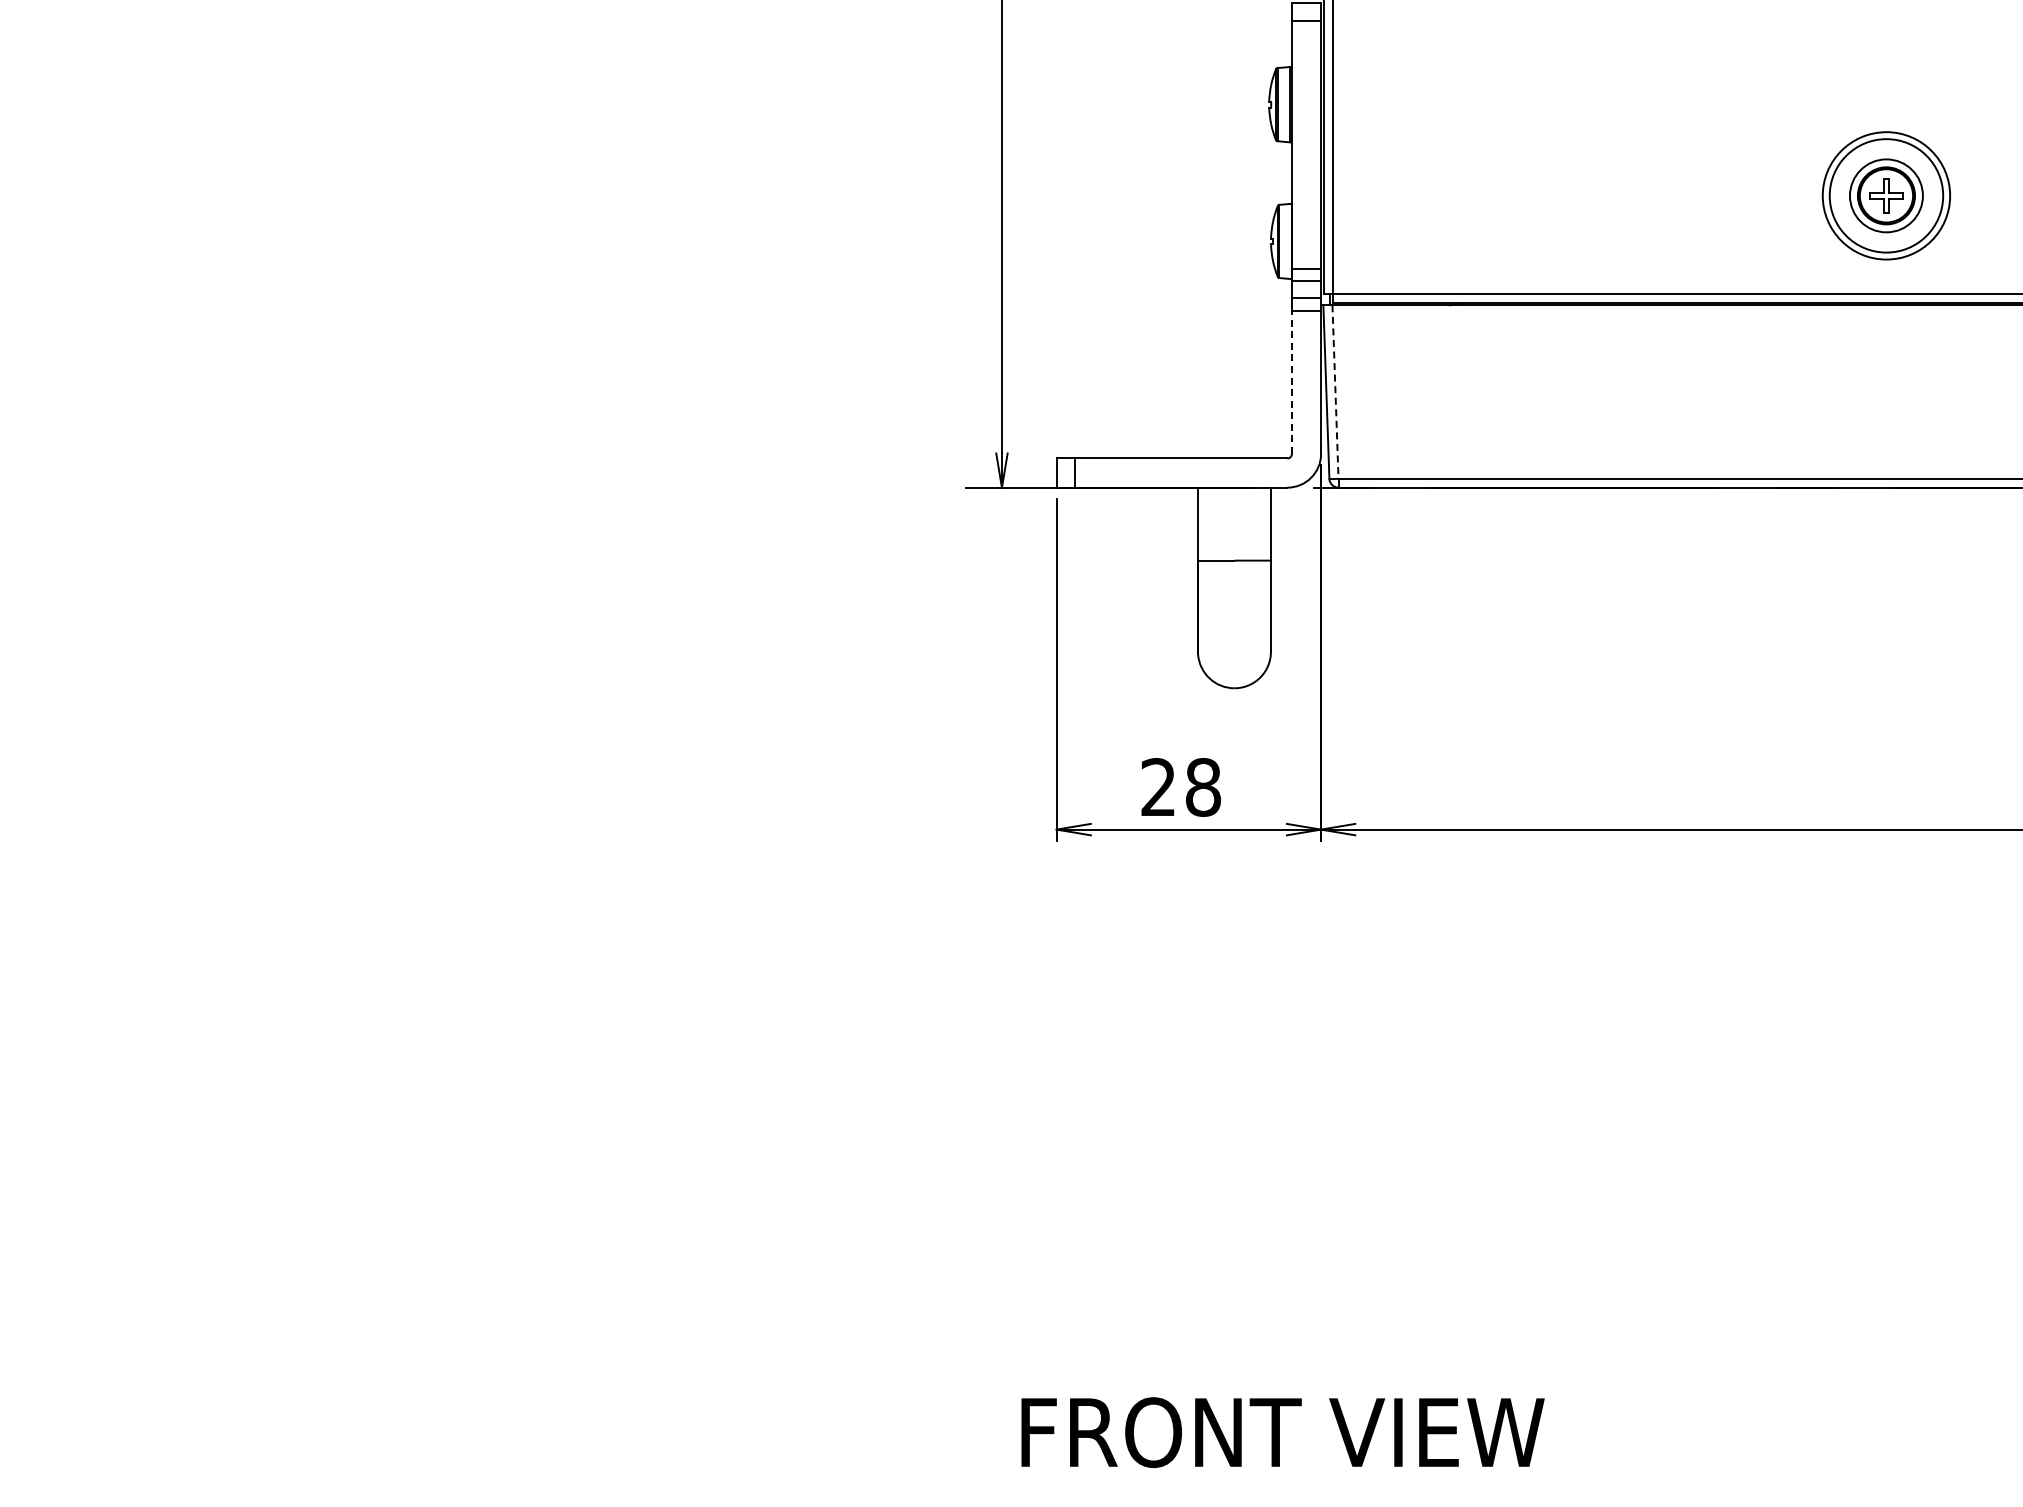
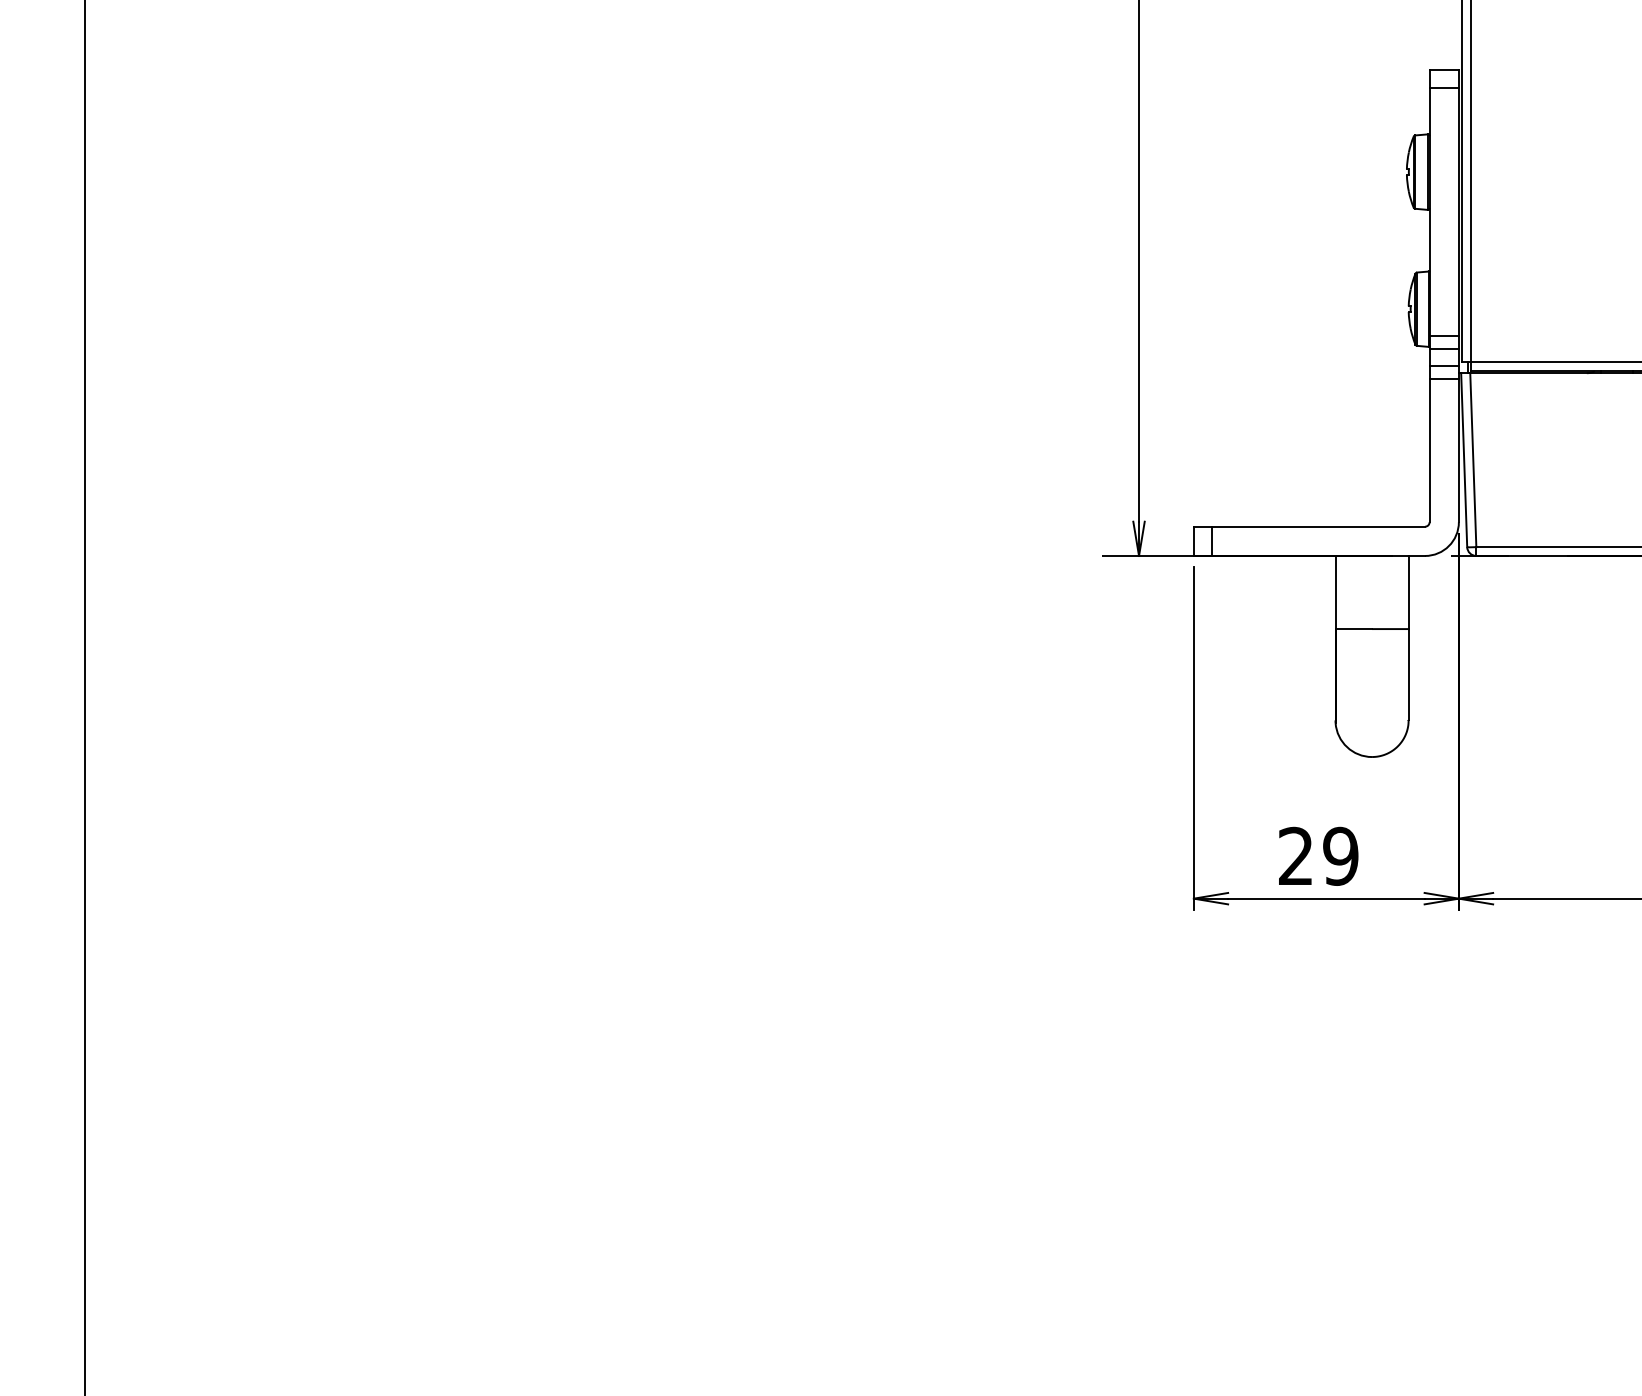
line: (1291, 381) -> (1429, 449), dashed -> solid
line: (1335, 392) -> (1473, 460), dashed -> solid
text: (1202, 787) -> (1340, 856), 28 -> 29

